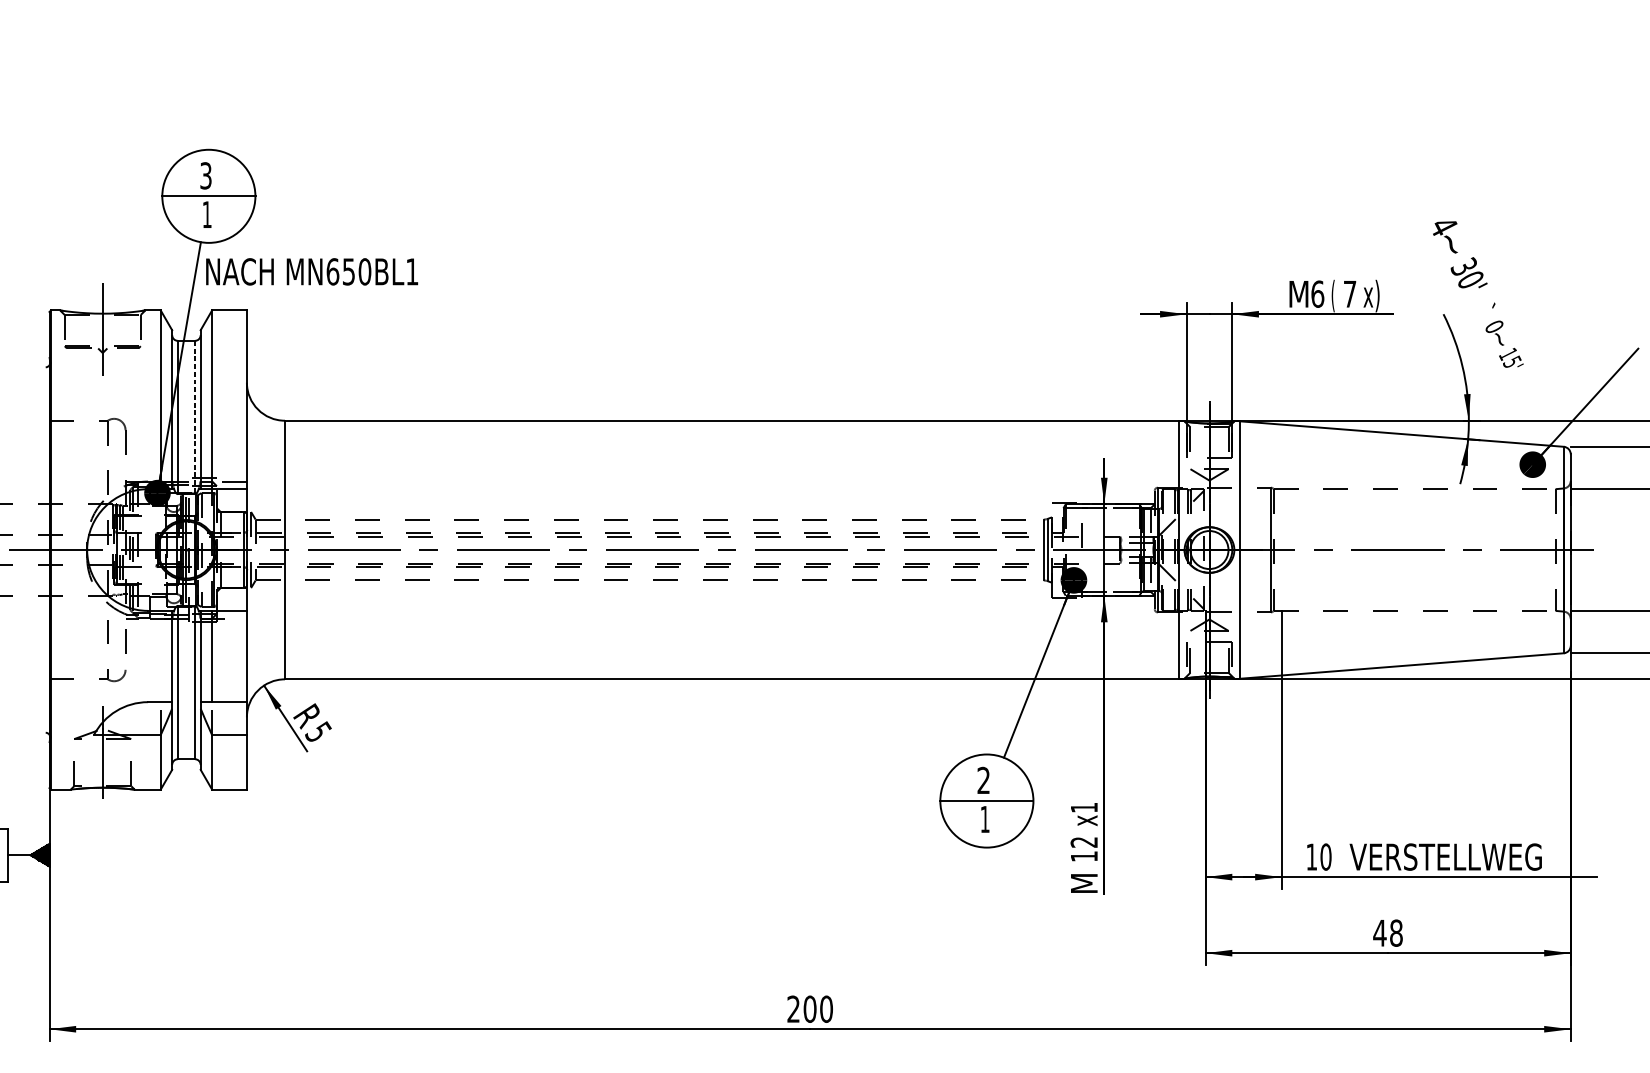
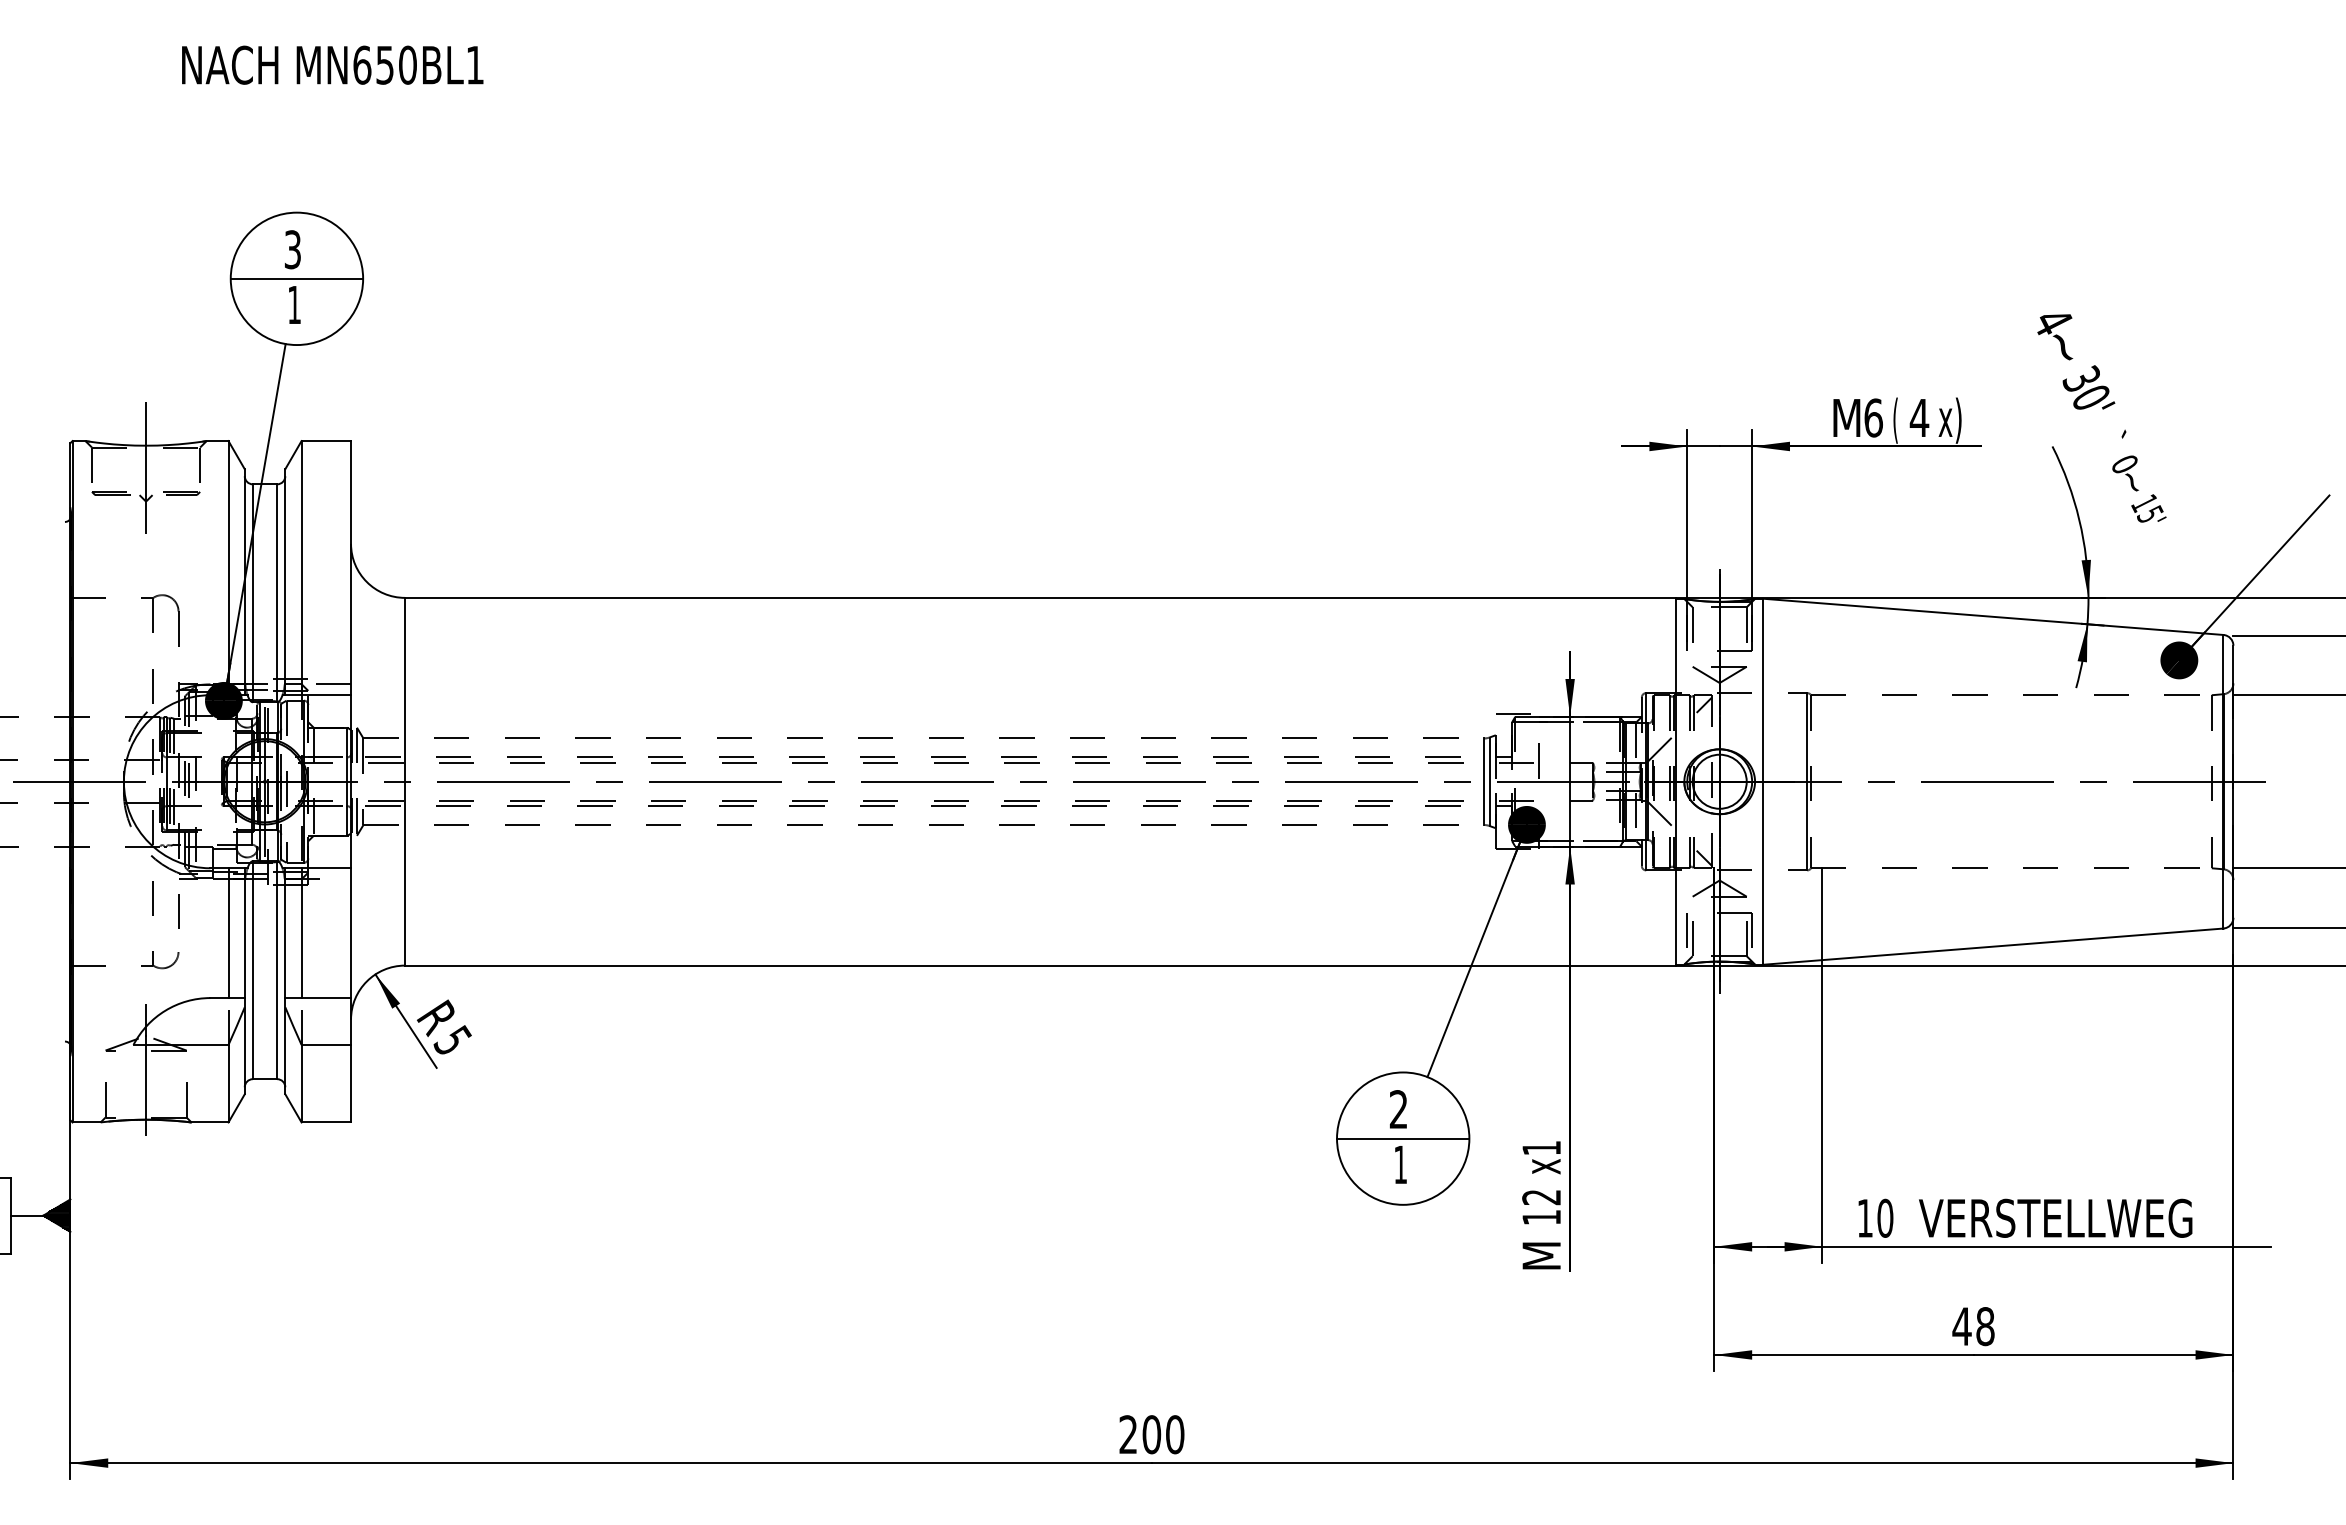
text: (311, 271) -> (332, 64), moved
text: (1350, 293) -> (1919, 417), 7 -> 4
line: (195, 417) -> (277, 593), dashed -> solid
line: (160, 656) -> (228, 933), added

